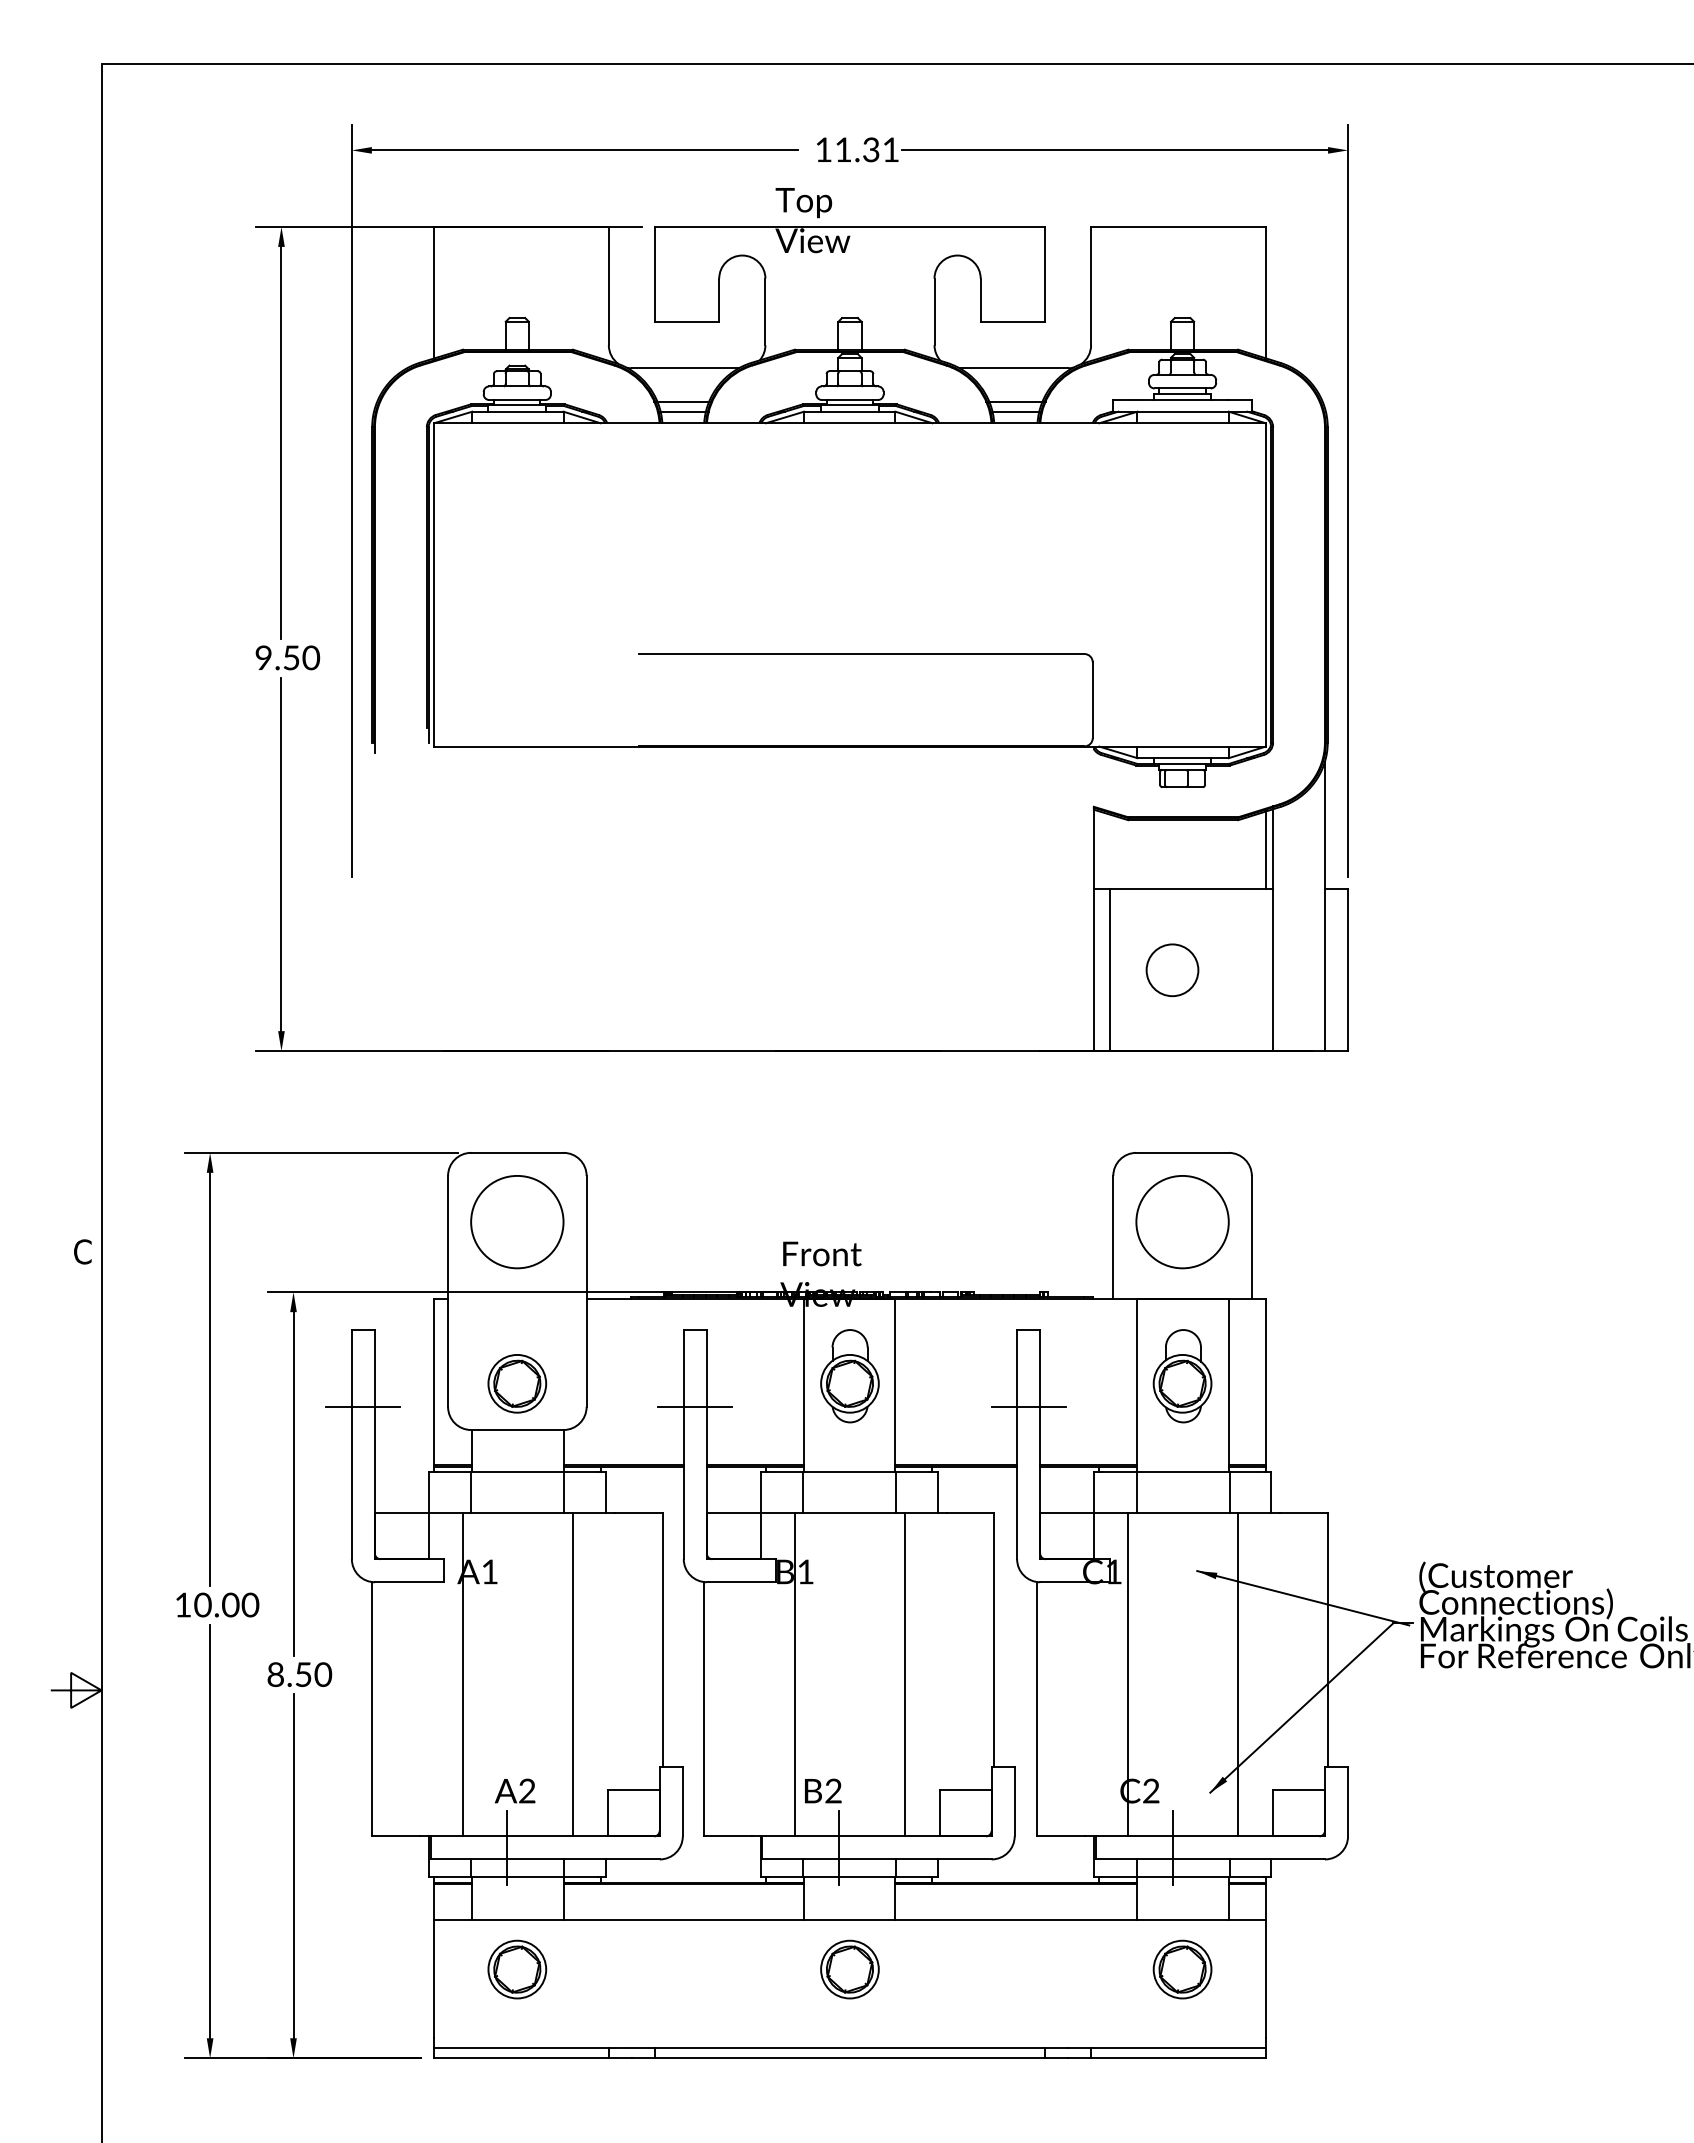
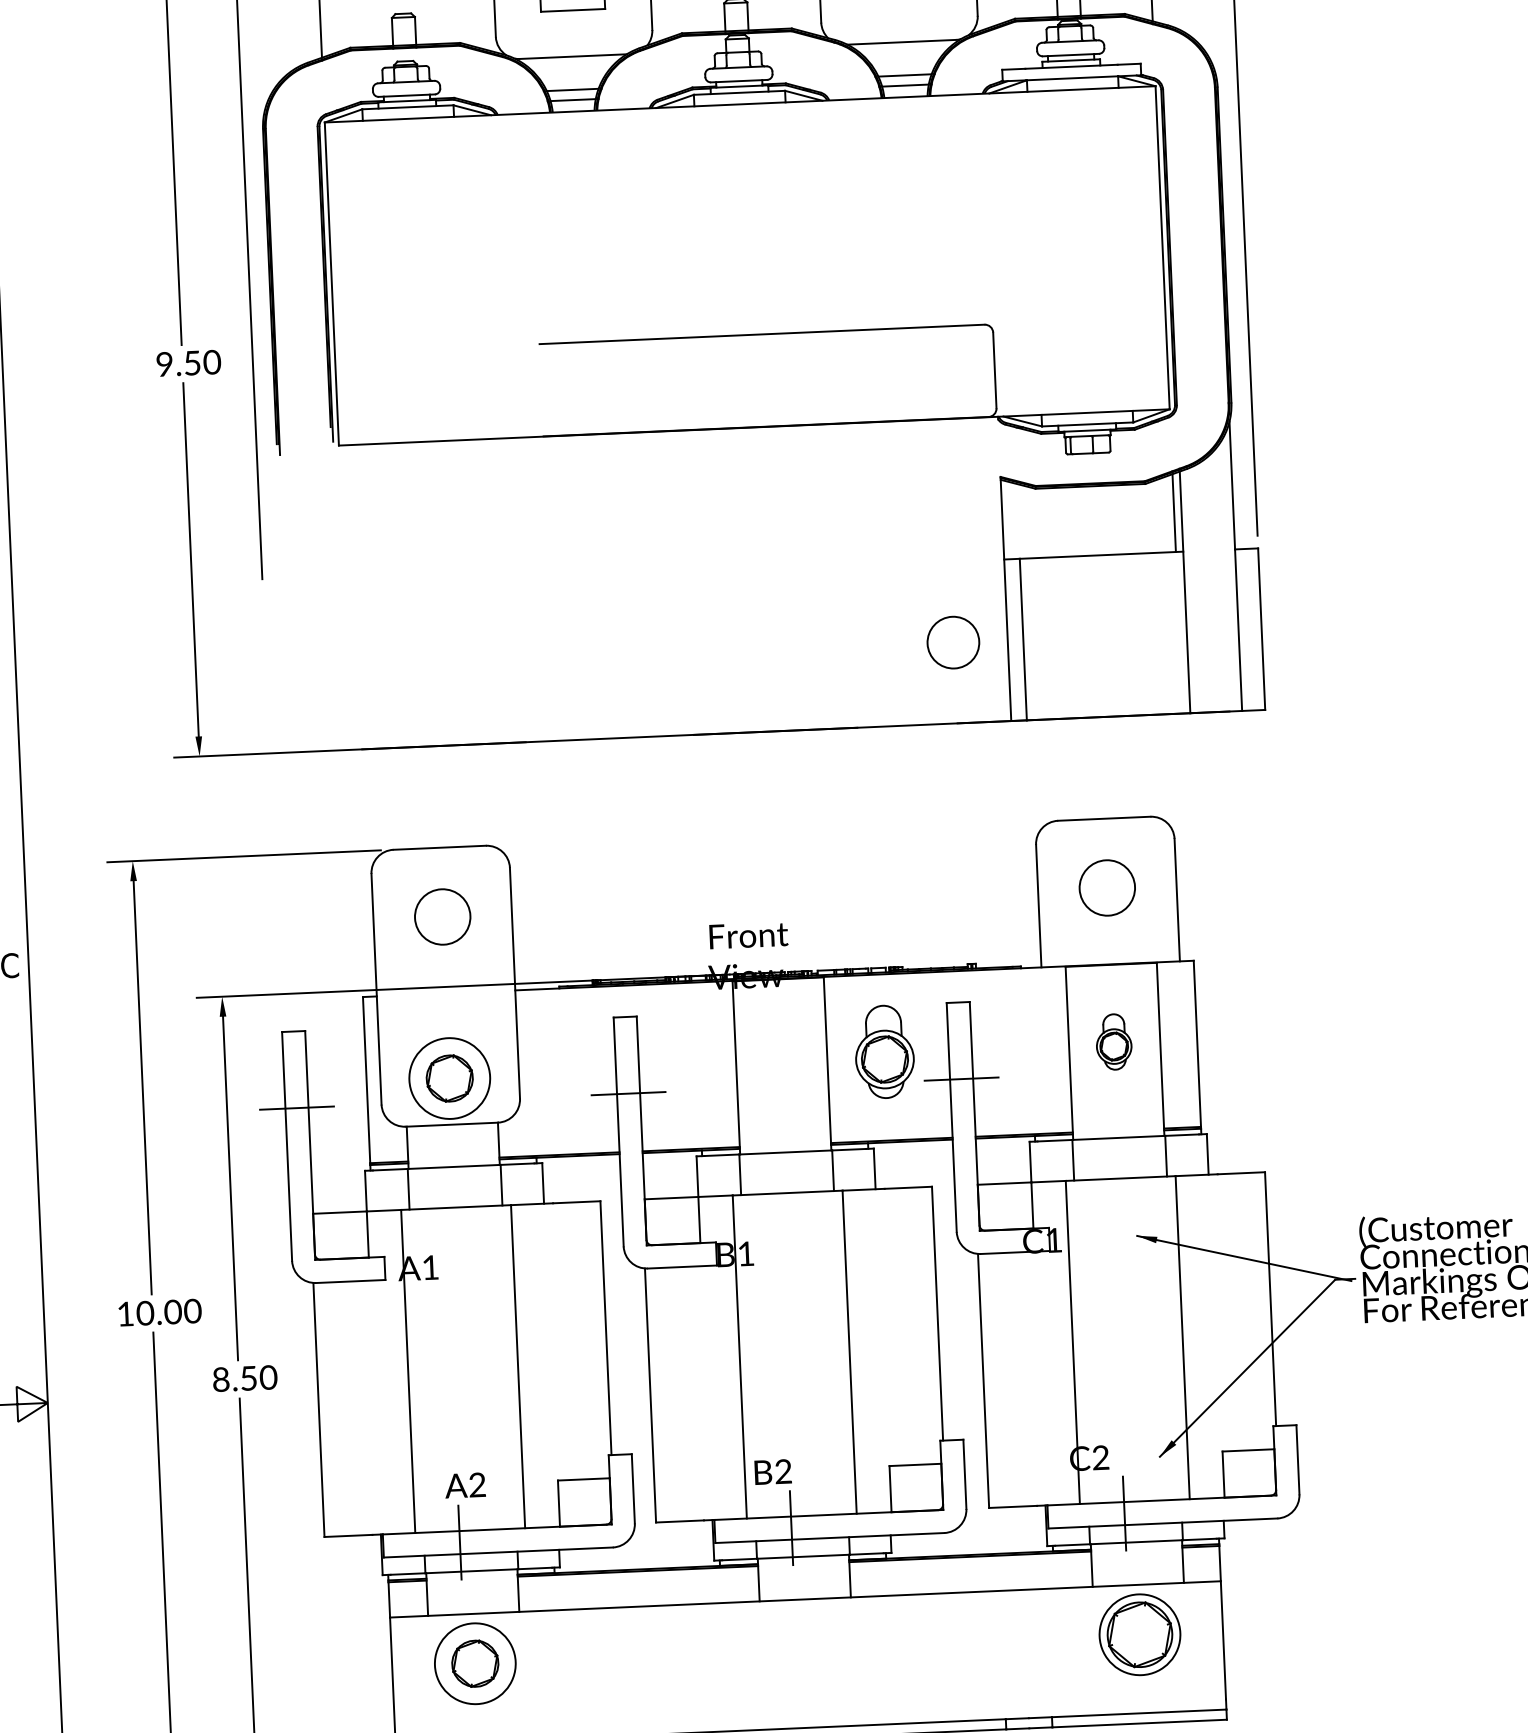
circle: (1172, 970) -> (953, 642), moved
circle: (517, 1221) -> (442, 916), size x0.6
circle: (1182, 1221) -> (1107, 887), size x0.6
part: (849, 1376) -> (884, 1052), moved
part: (1182, 1376) -> (1113, 1042), size x0.6
circle: (517, 1383) -> (449, 1078), size x1.4
circle: (517, 1969) -> (475, 1663), size x1.4
part: (849, 1969) -> (807, 1649), removed
part: (1182, 1969) -> (1139, 1634), size x1.4

